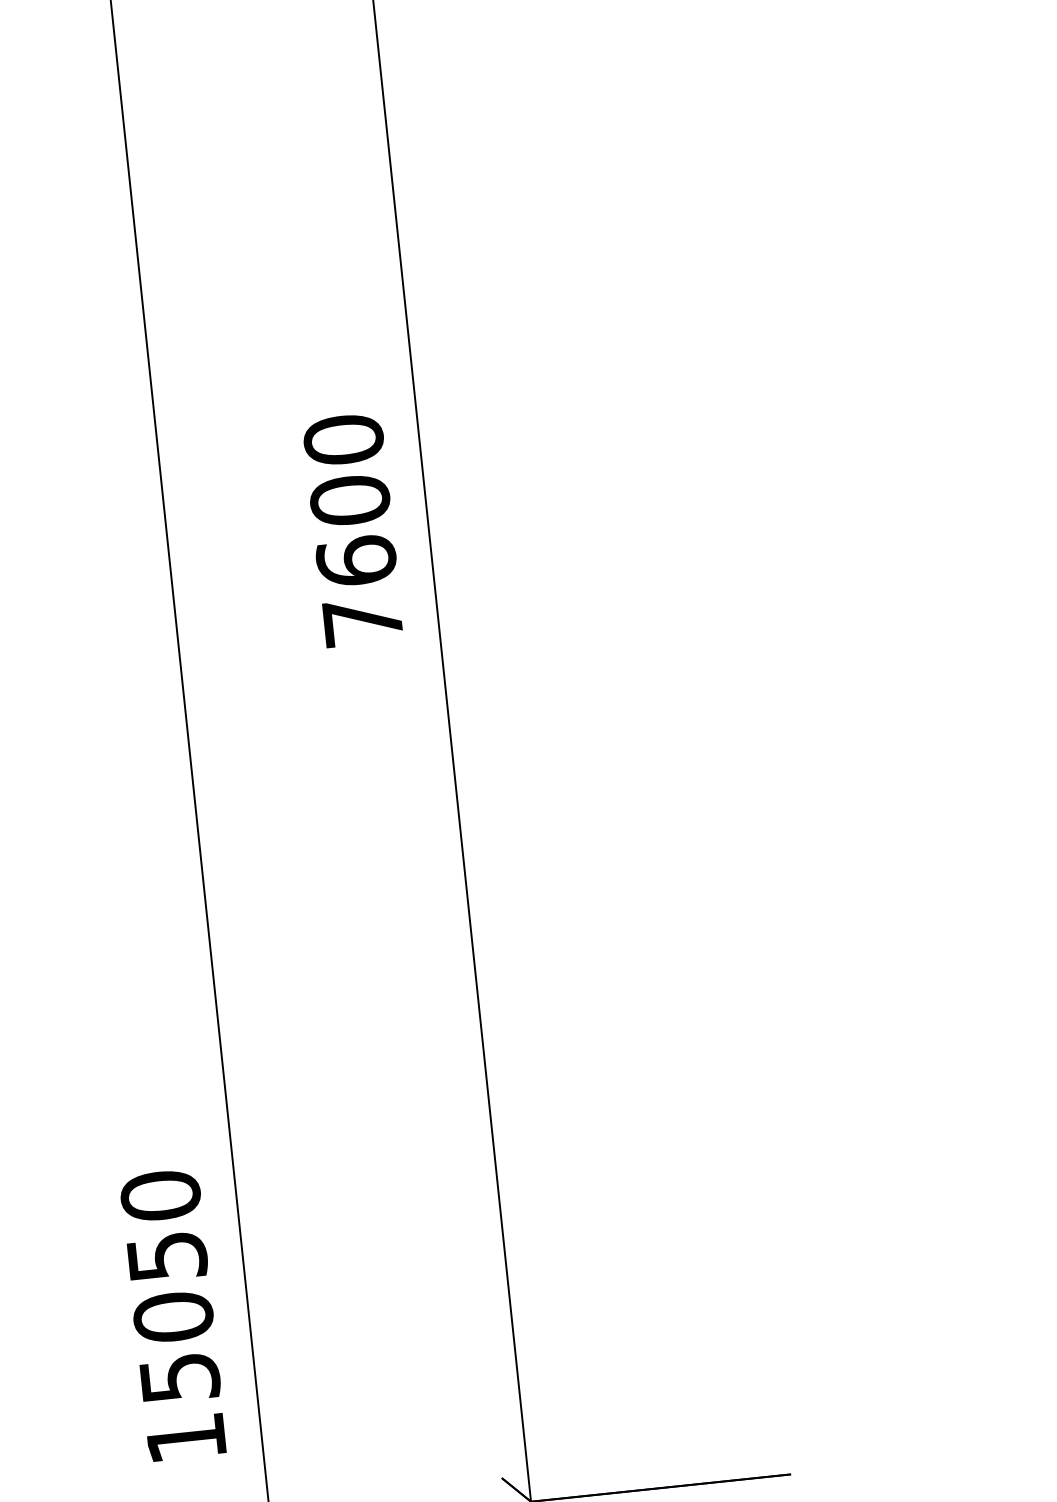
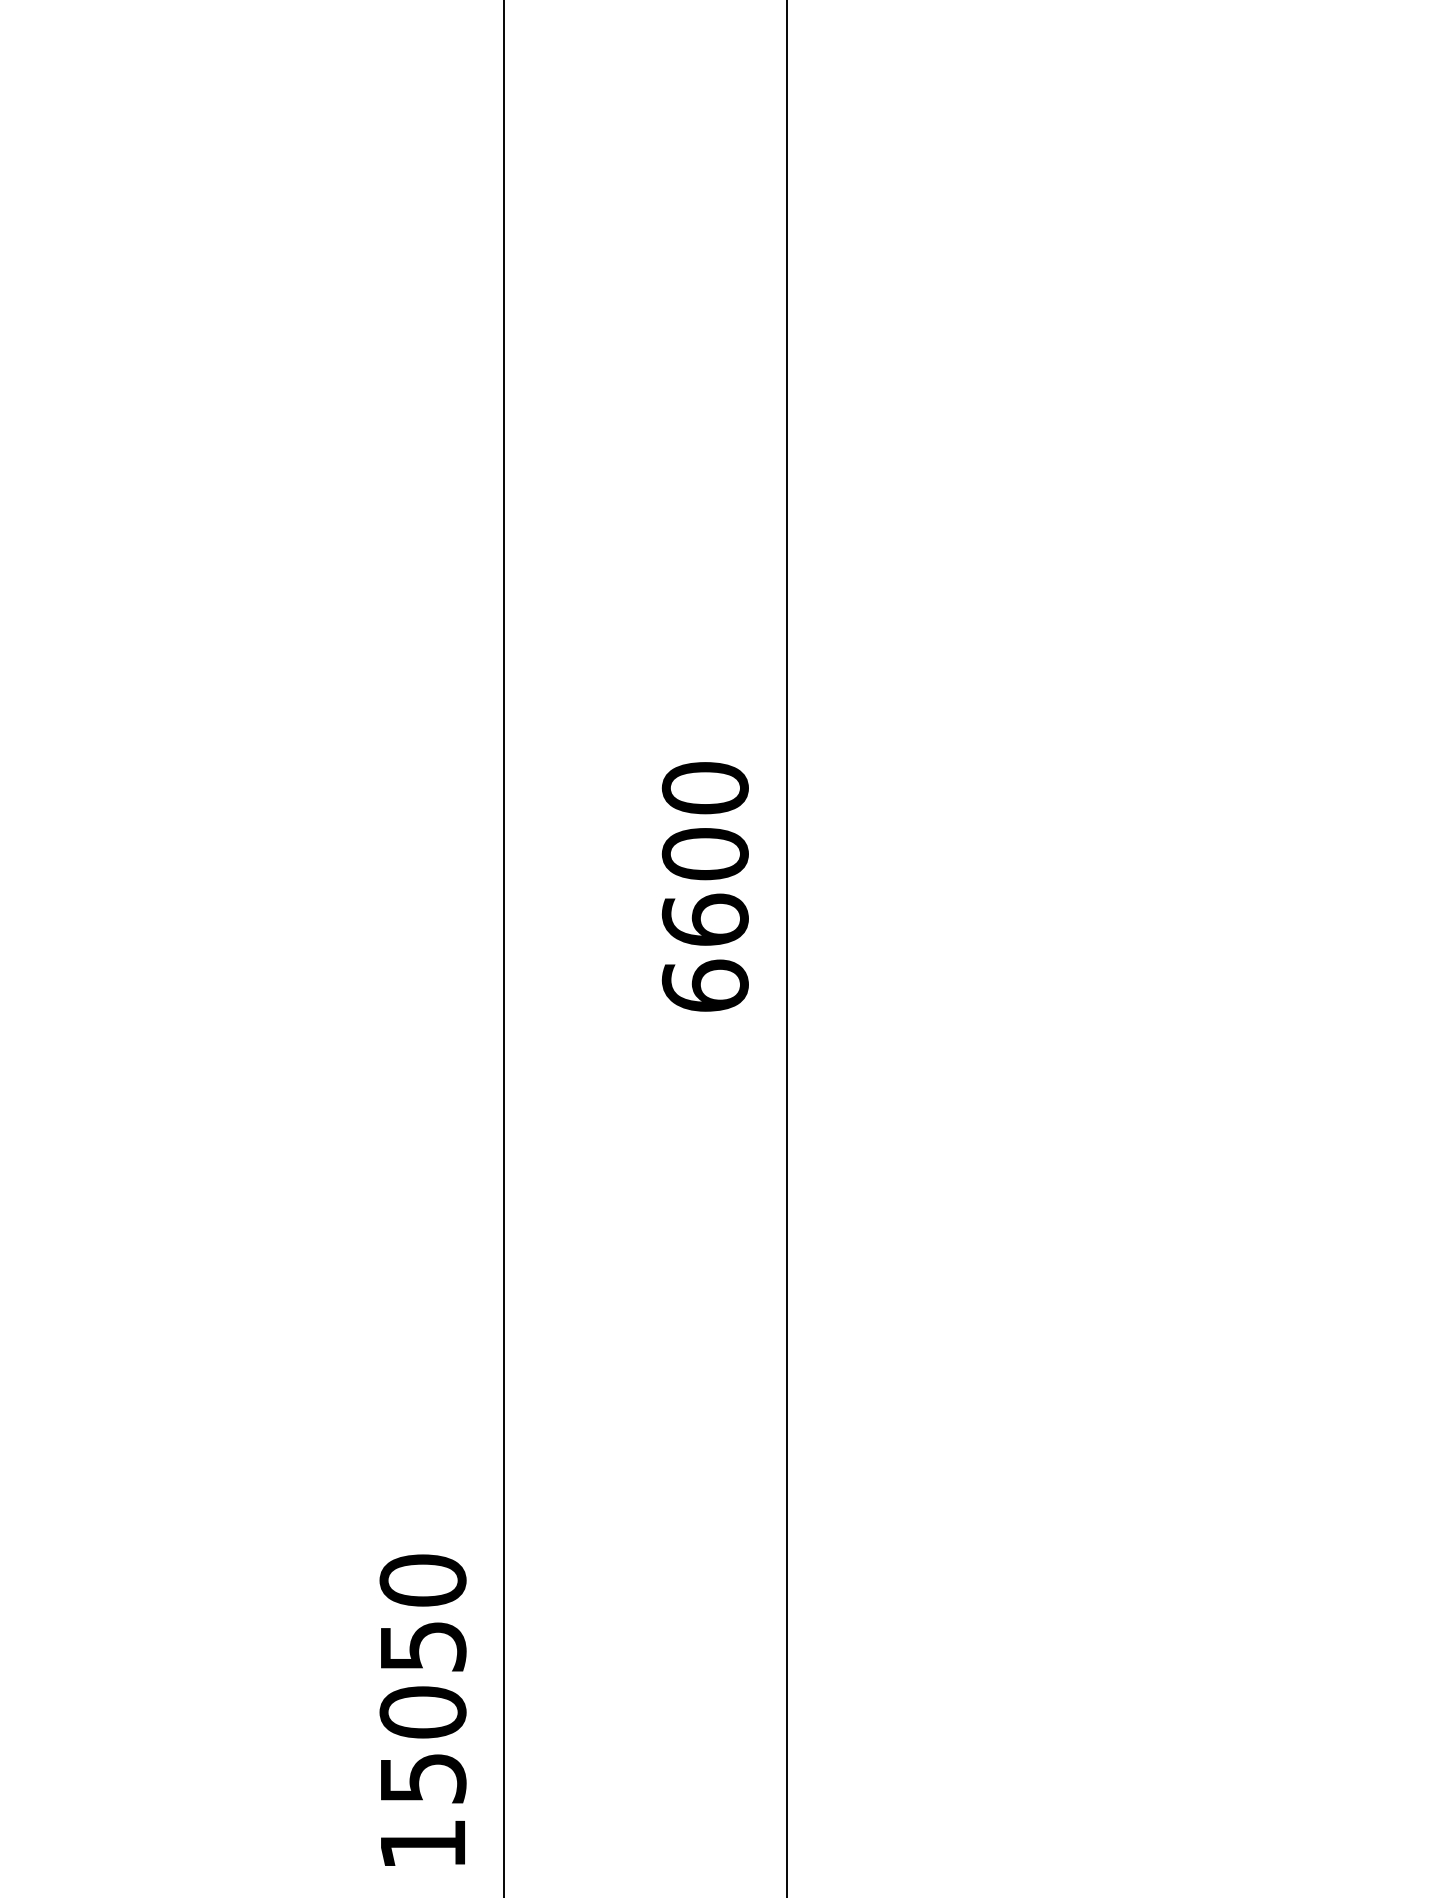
text: (362, 621) -> (704, 985), 7600 -> 6600

